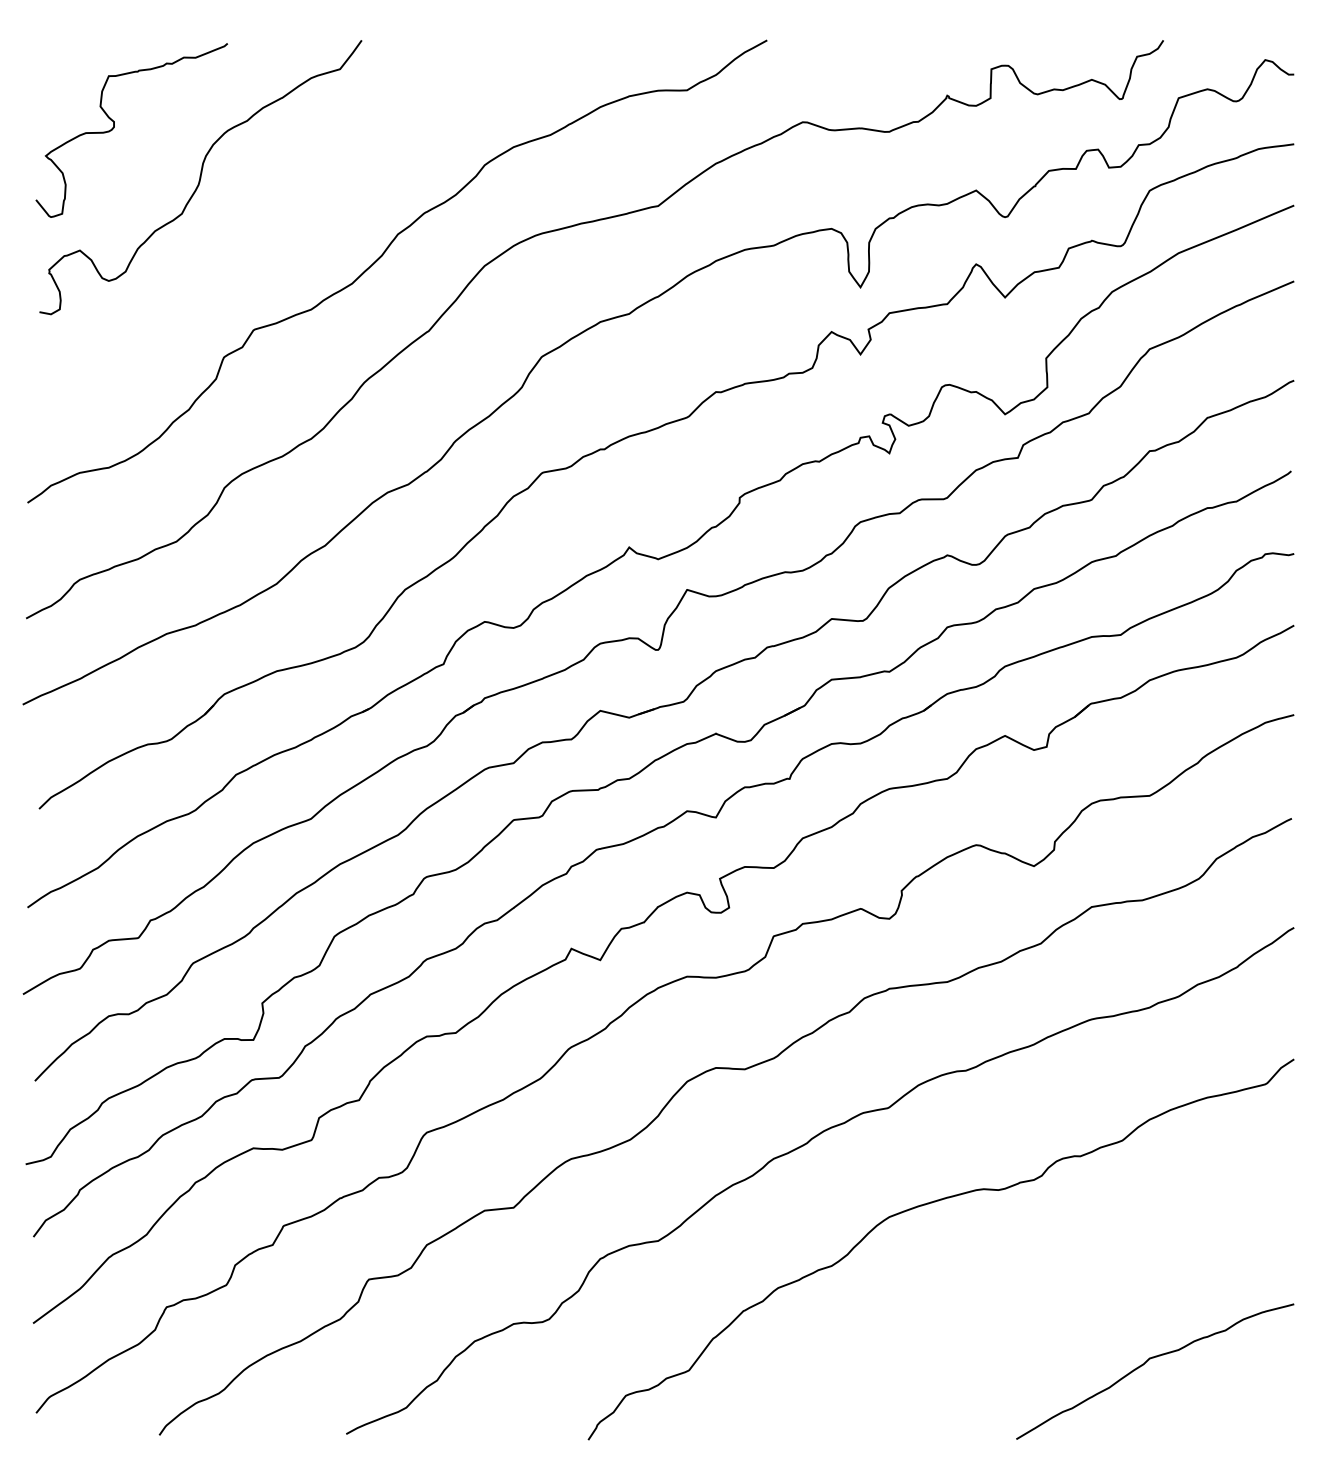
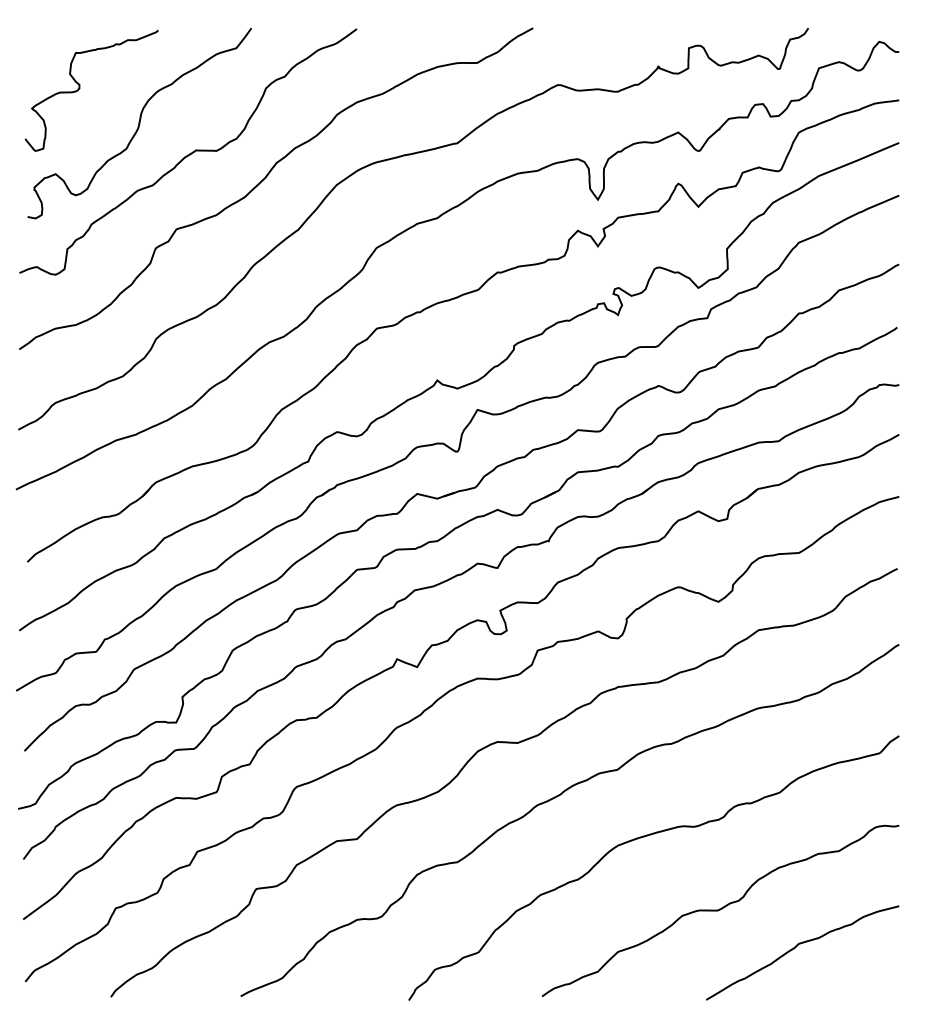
curve: (272, 220) -> (189, 153), added
curve: (1036, 1310) -> (720, 910), added

